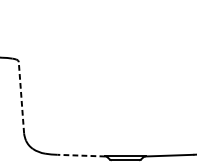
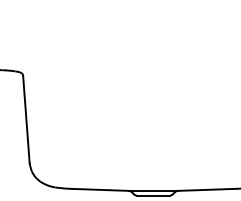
line: (21, 98) -> (26, 119), dashed -> solid
line: (81, 155) -> (99, 189), dashed -> solid

